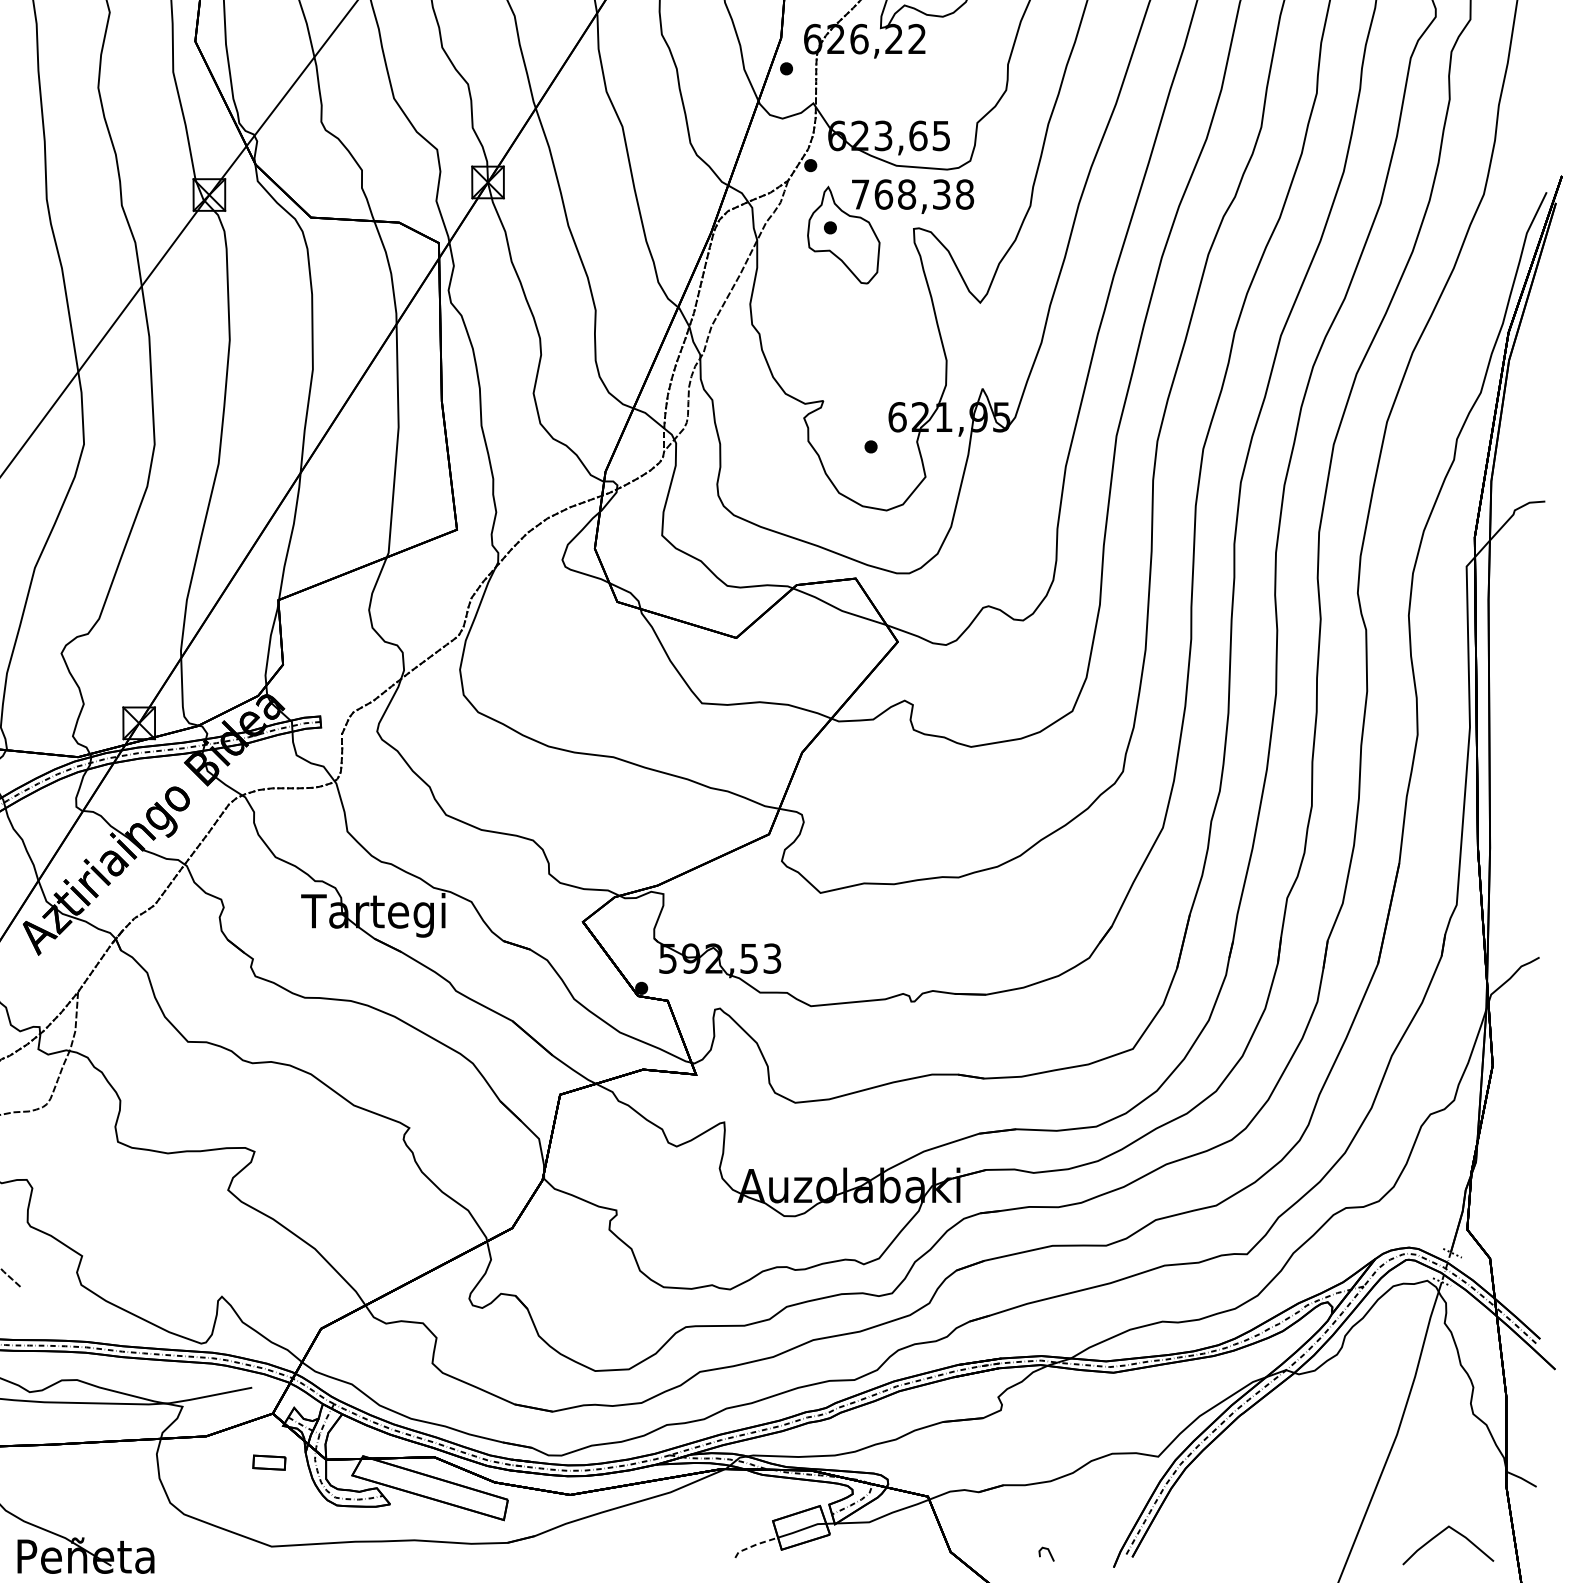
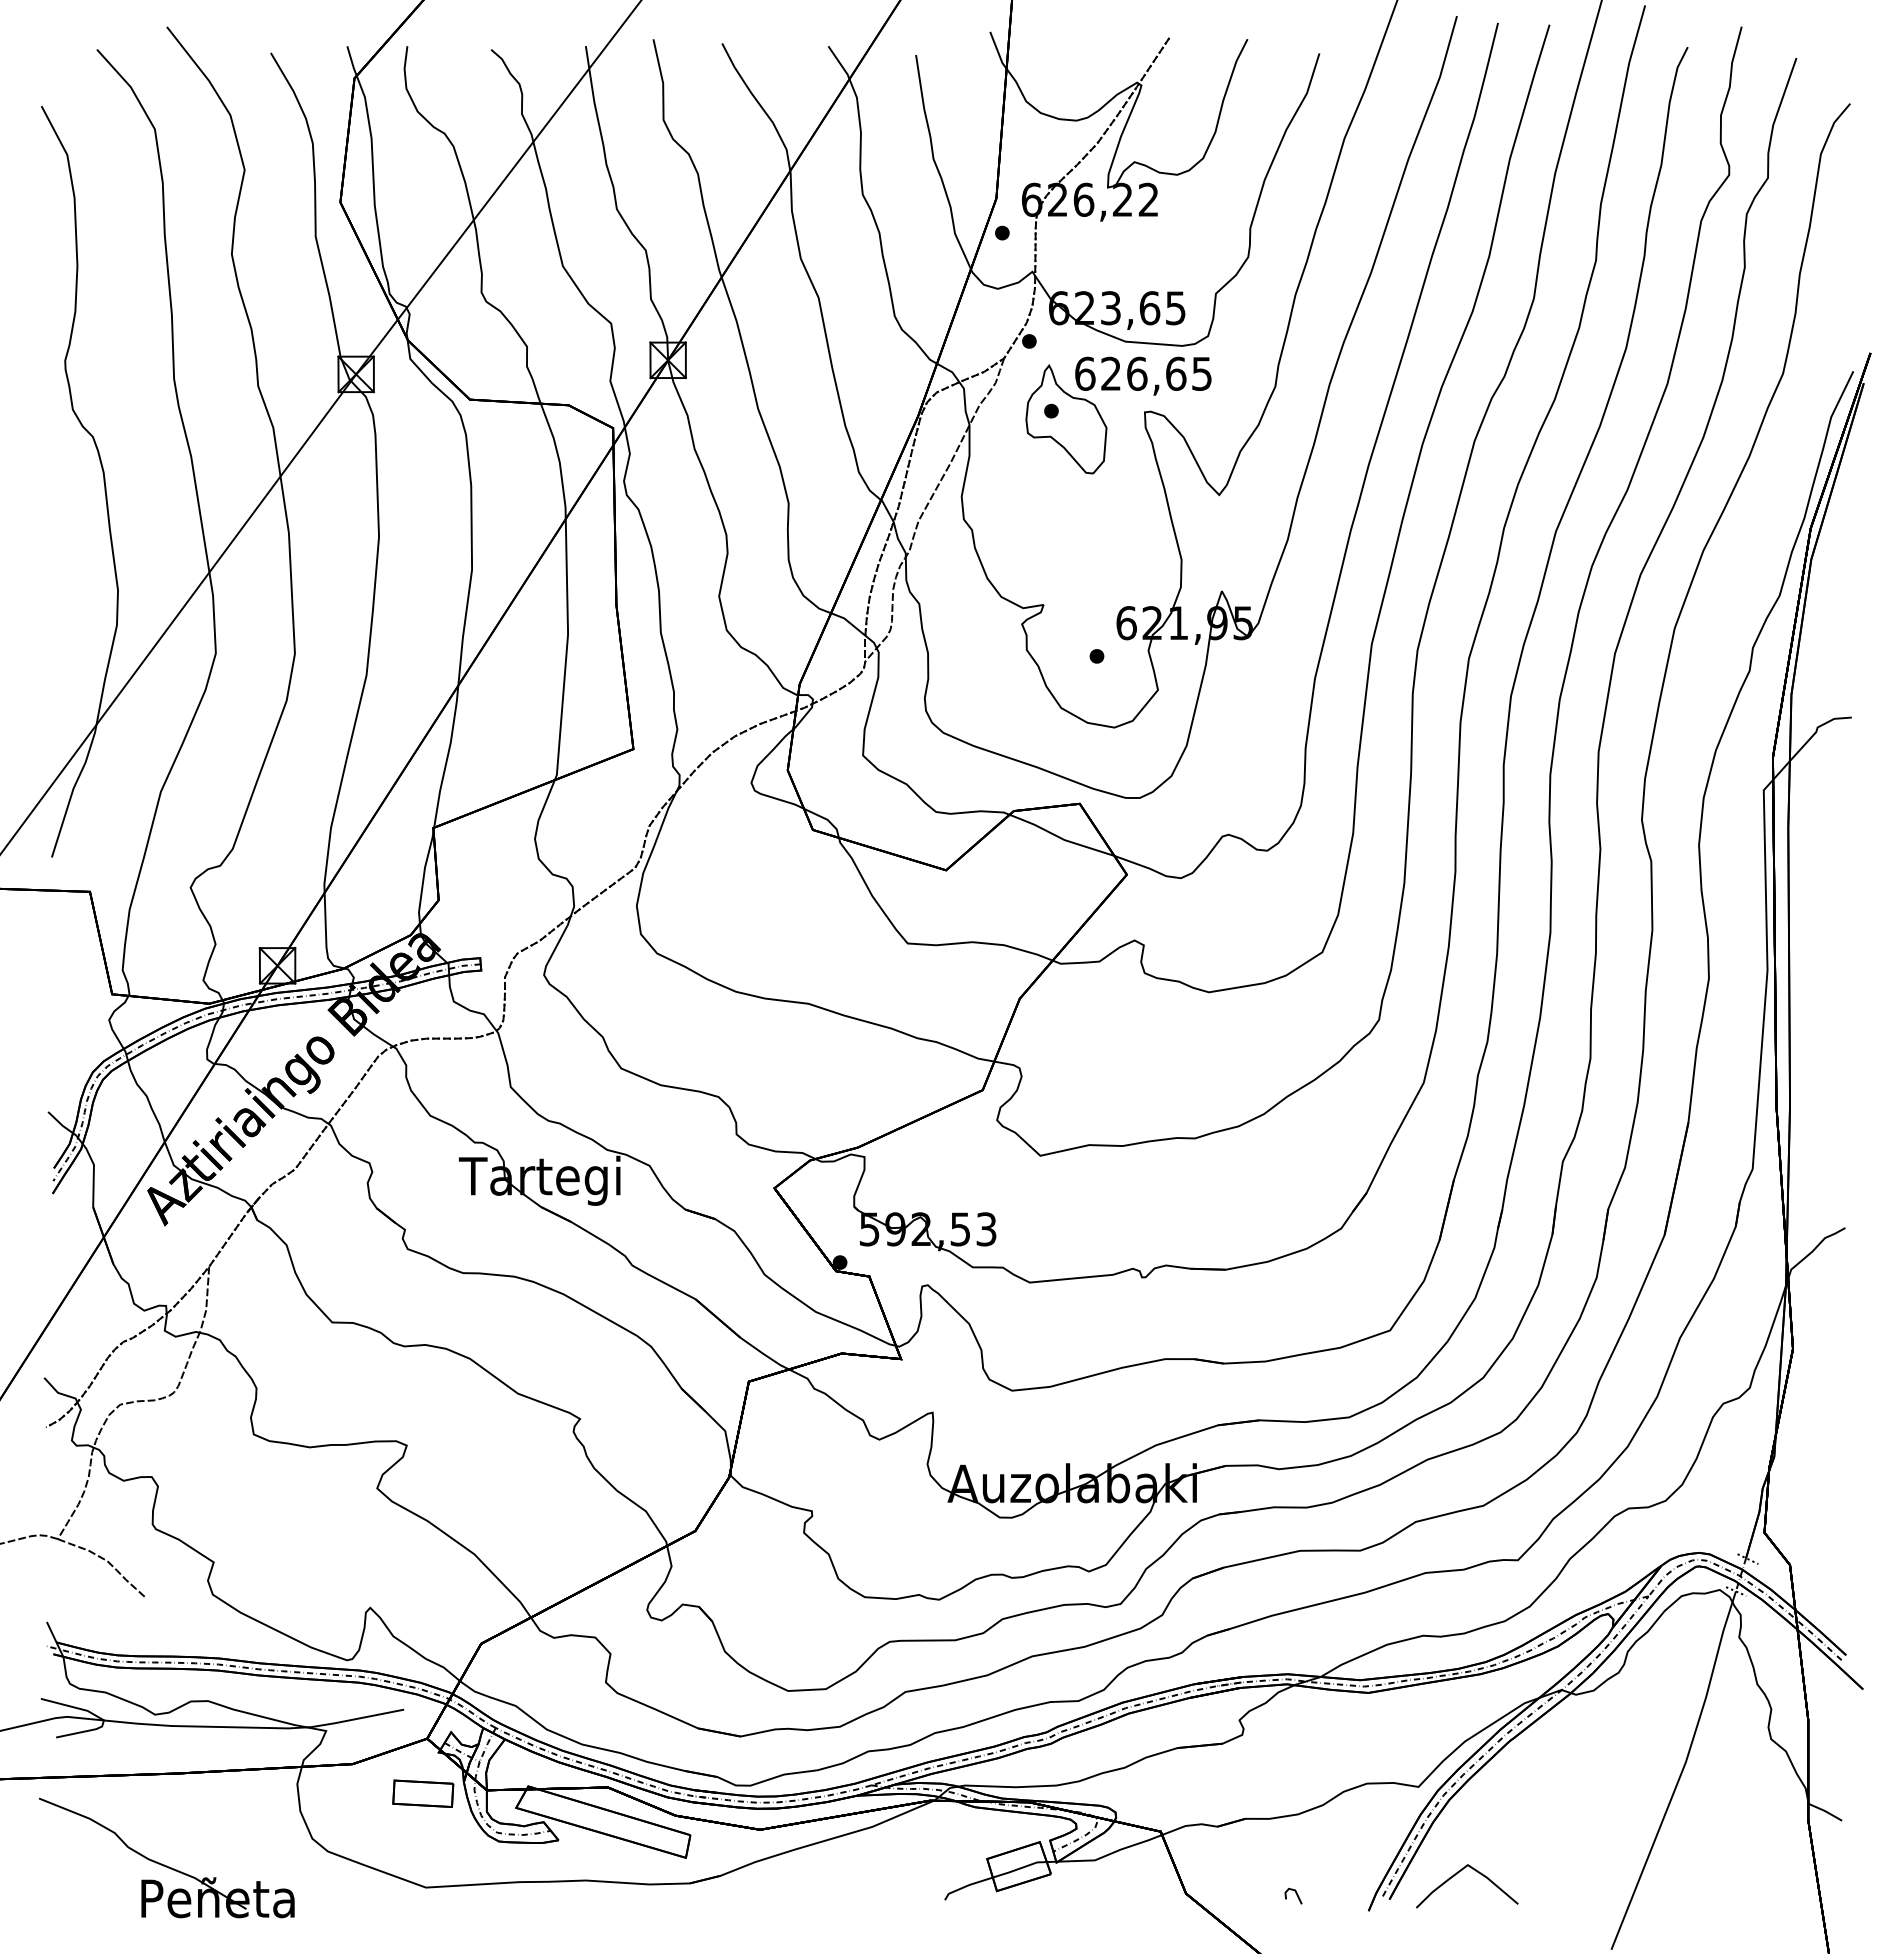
text: (912, 194) -> (1143, 373), 768,38 -> 626,65
part: (269, 1462) -> (423, 1793), size x1.67
curve: (1439, 1534) -> (1457, 1874), moved
line: (754, 1545) -> (966, 1886), dashed -> solid

